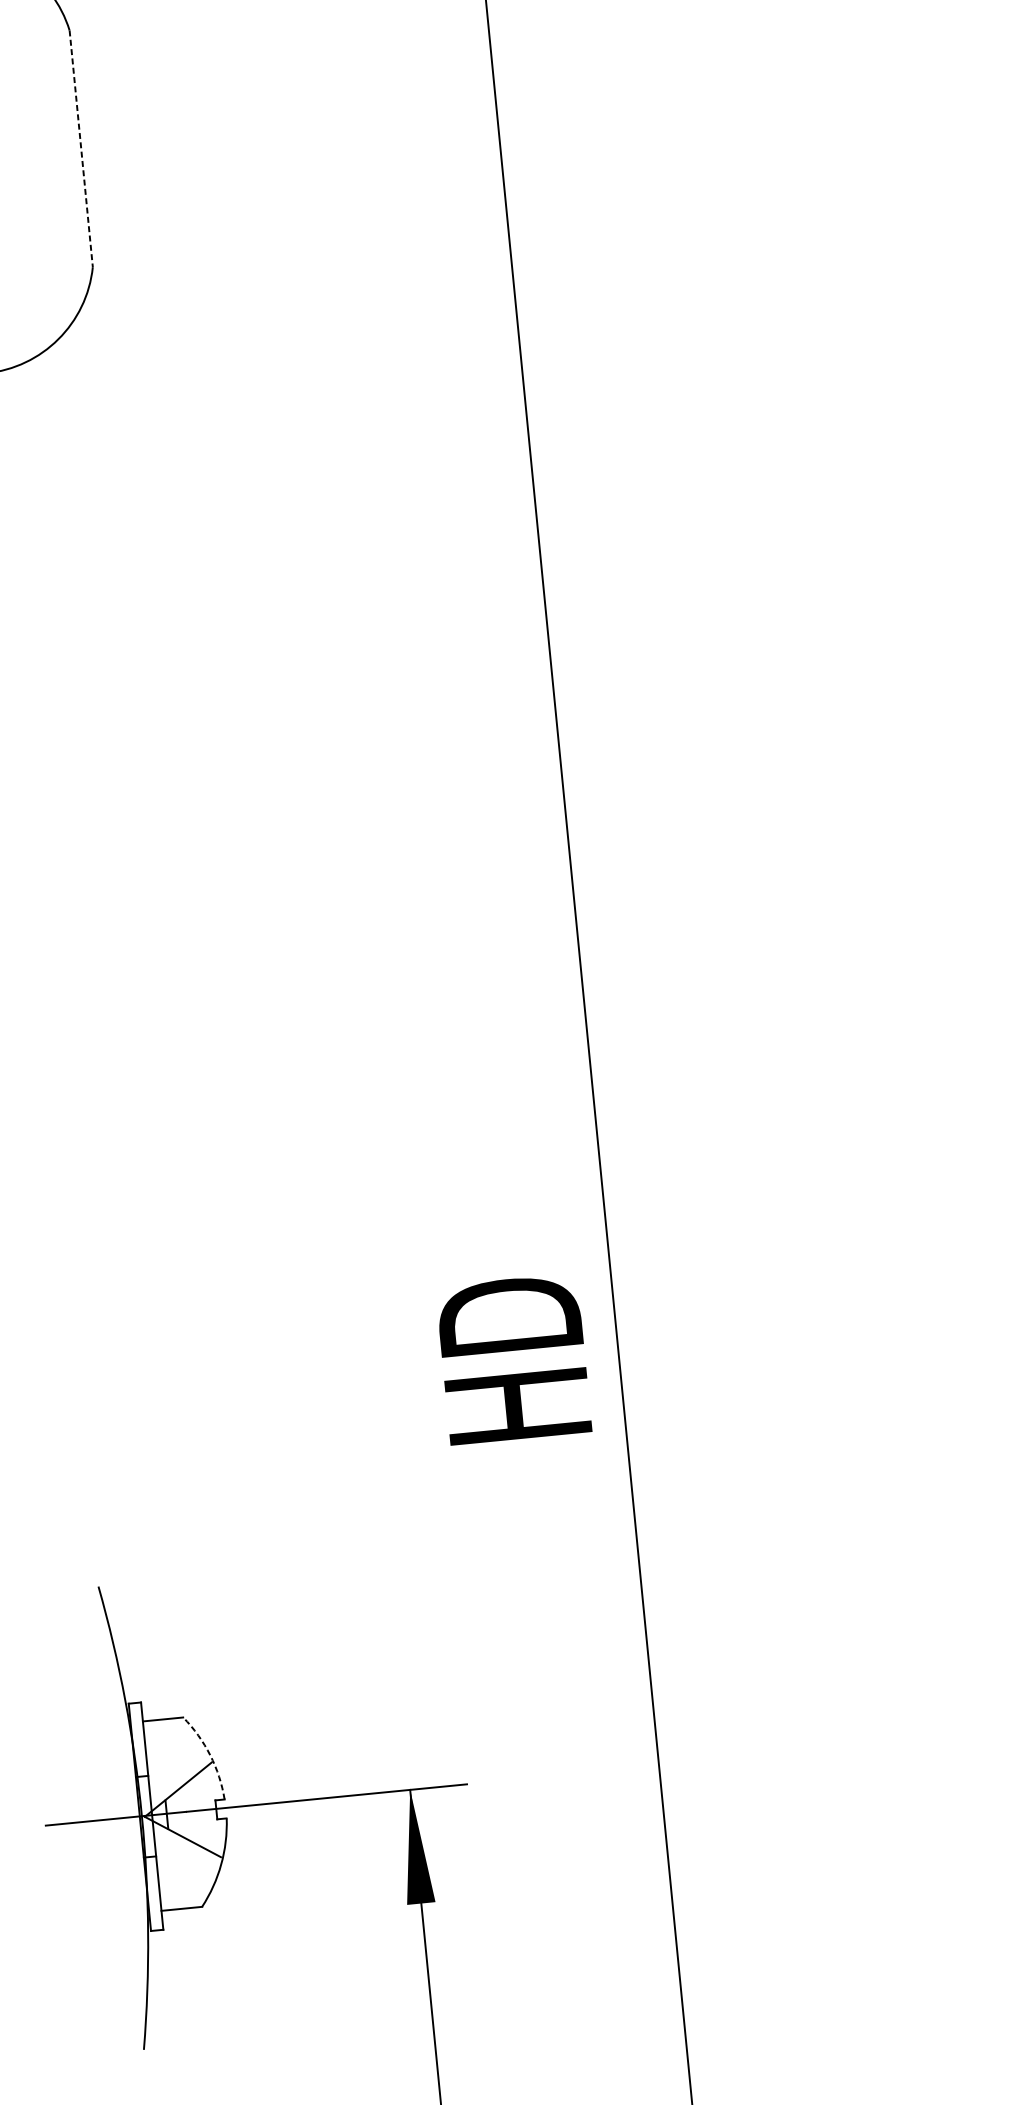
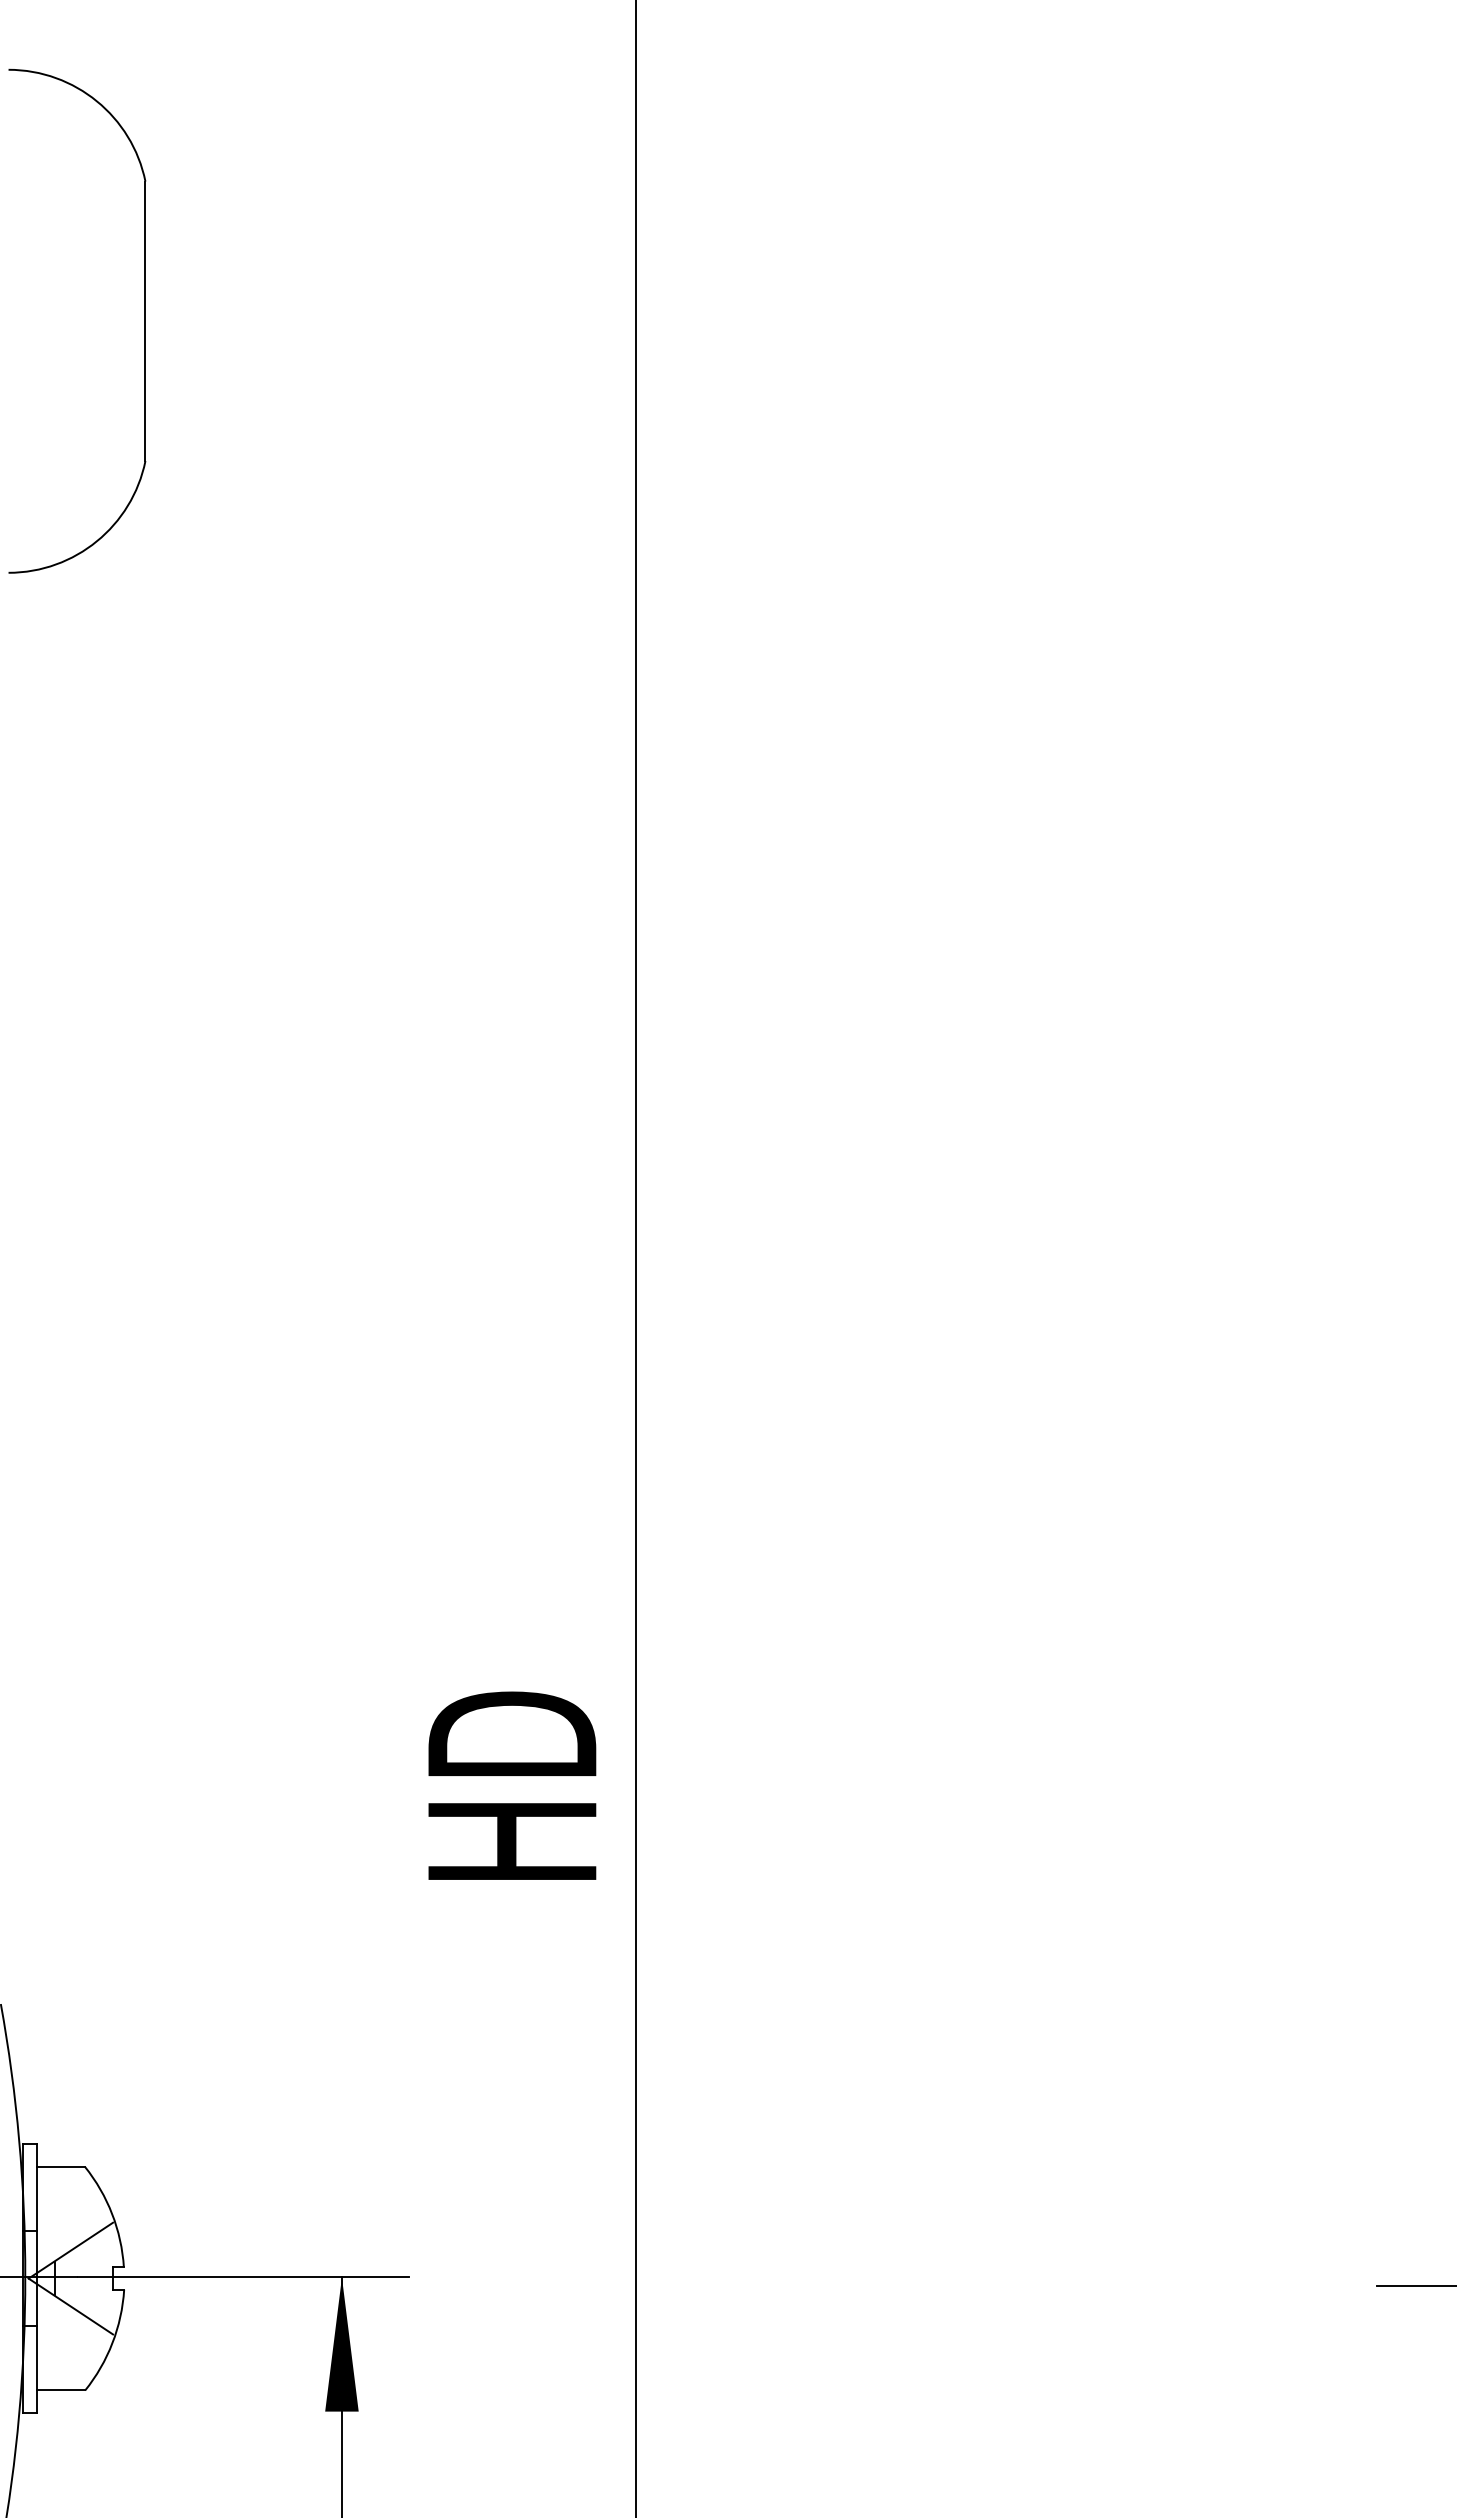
line: (81, 149) -> (145, 321), dashed -> solid
arc: (210, 1755) -> (112, 2214), dashed -> solid

